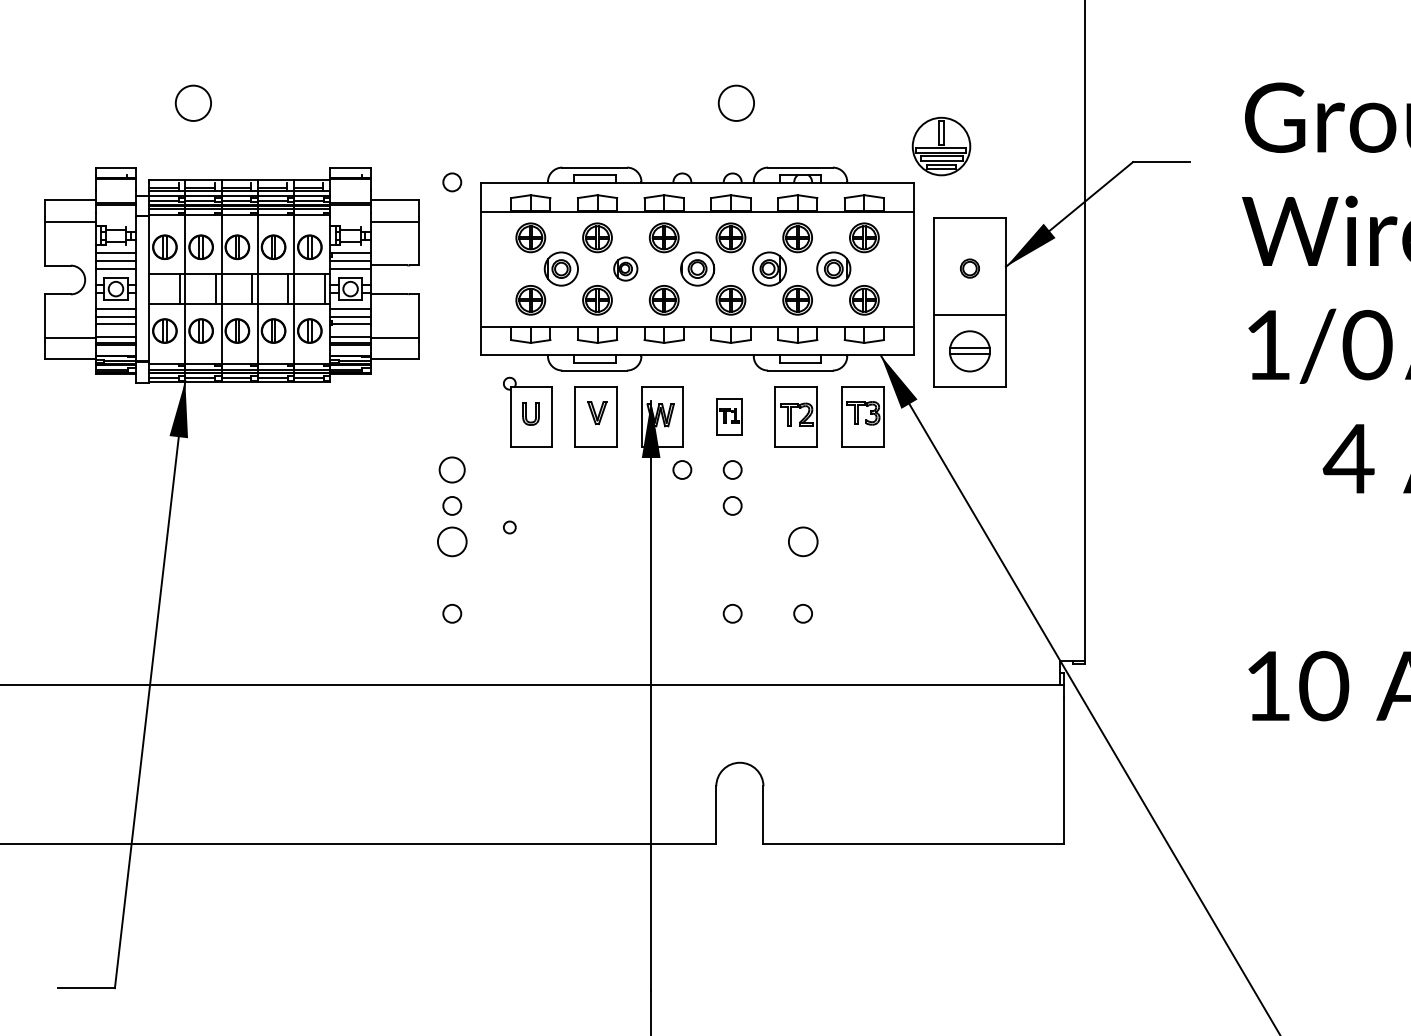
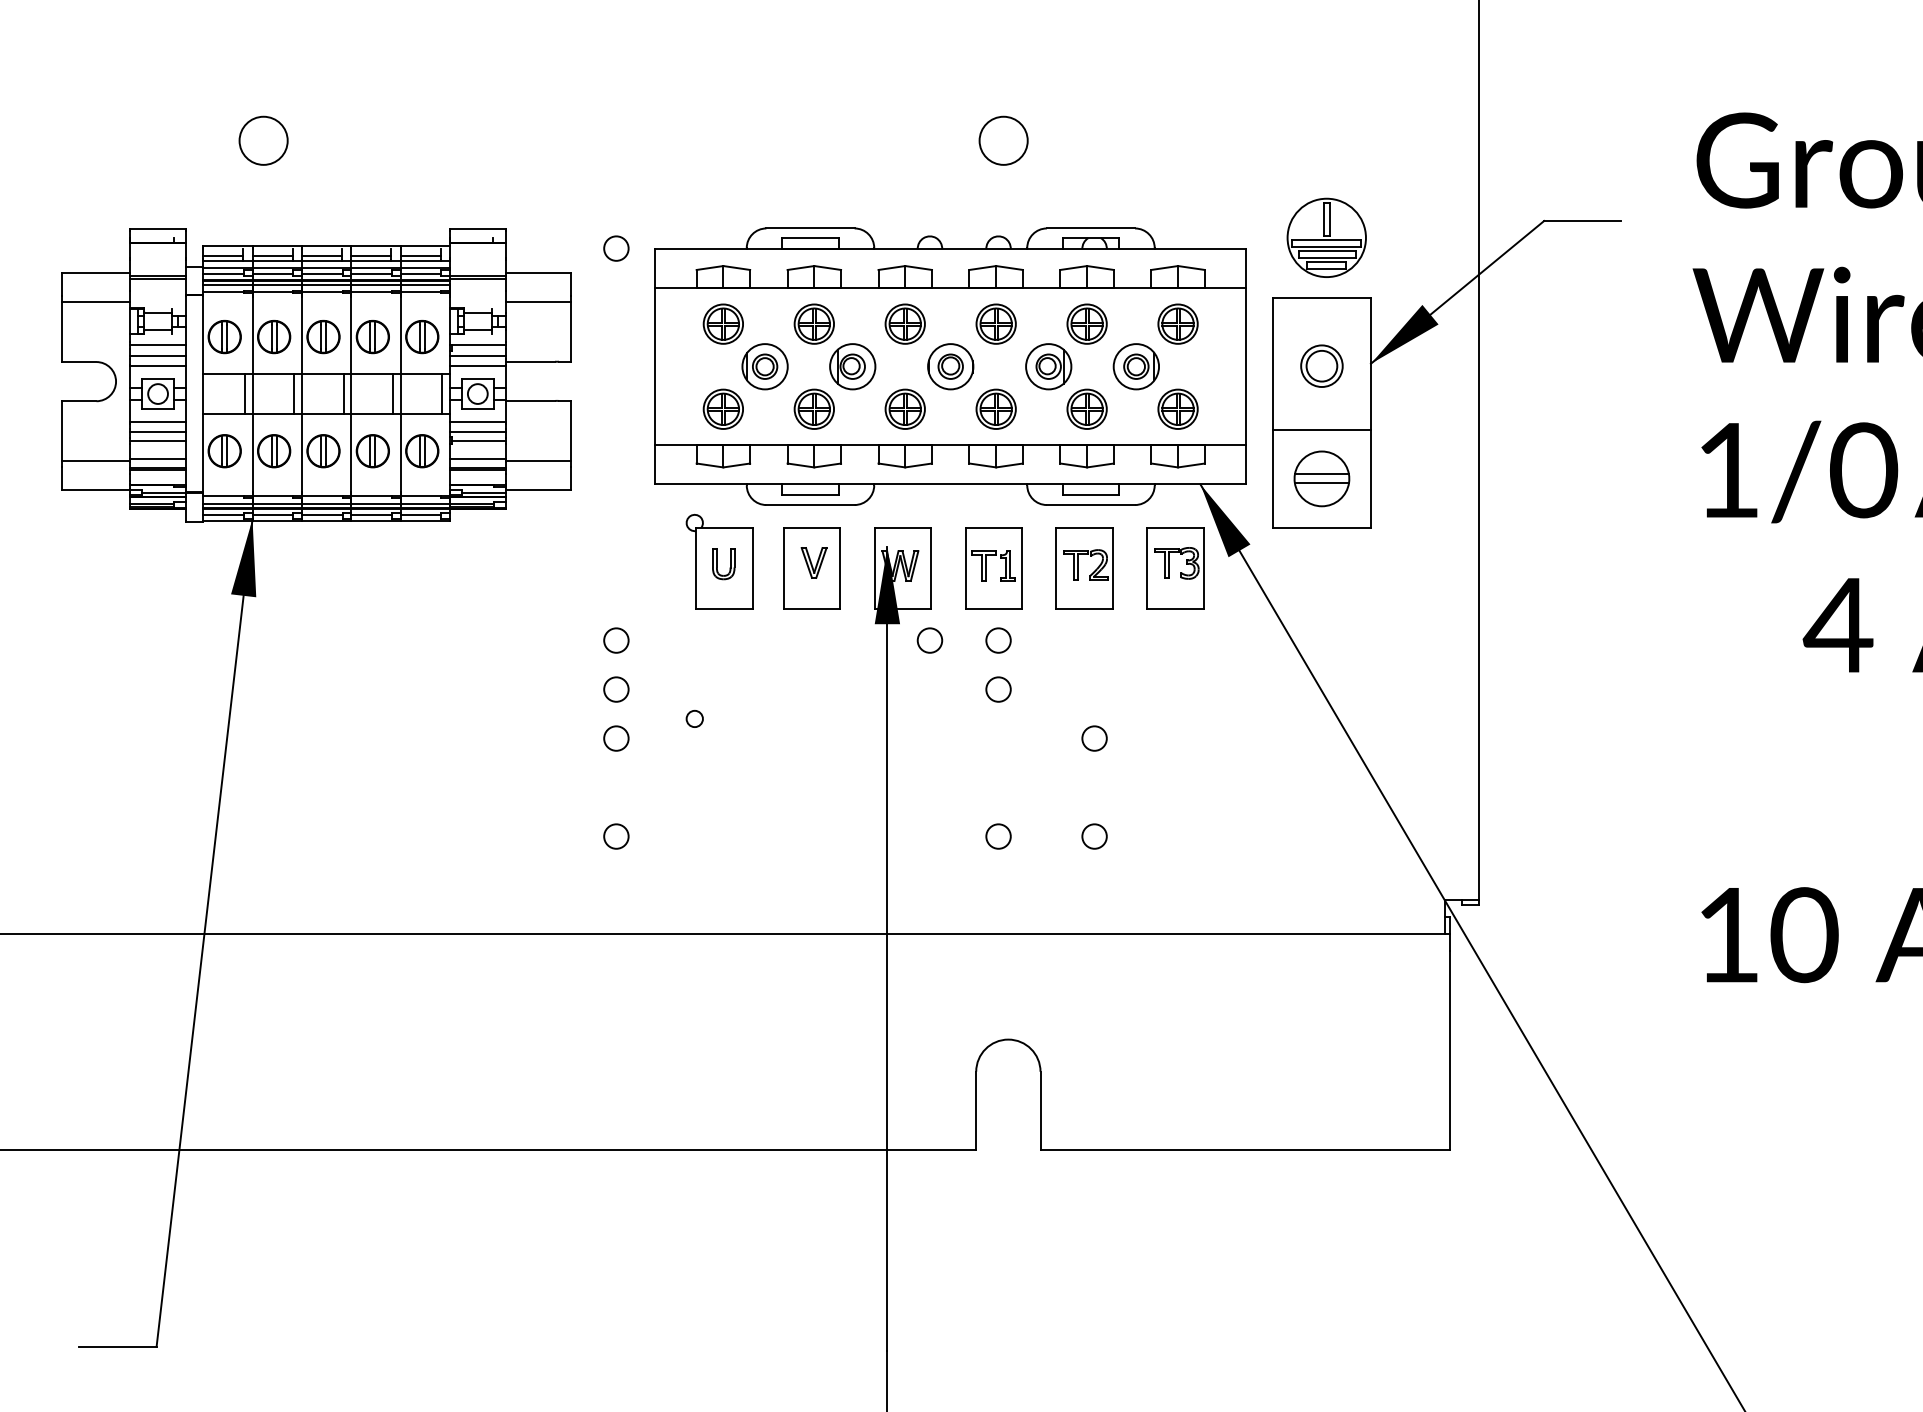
part: (941, 146) -> (1326, 237), moved
part: (625, 268) -> (852, 365), size x1.43
part: (969, 268) -> (1321, 365), size x1.67
part: (728, 416) -> (992, 567), size x1.67
circle: (452, 469) -> (616, 639), size x0.71
circle: (452, 541) -> (616, 738), size x0.62
circle: (802, 541) -> (1093, 738), size x0.62

